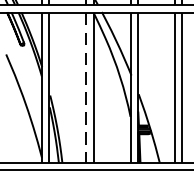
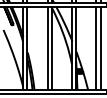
line: (86, 88) -> (47, 48), dashed -> solid

